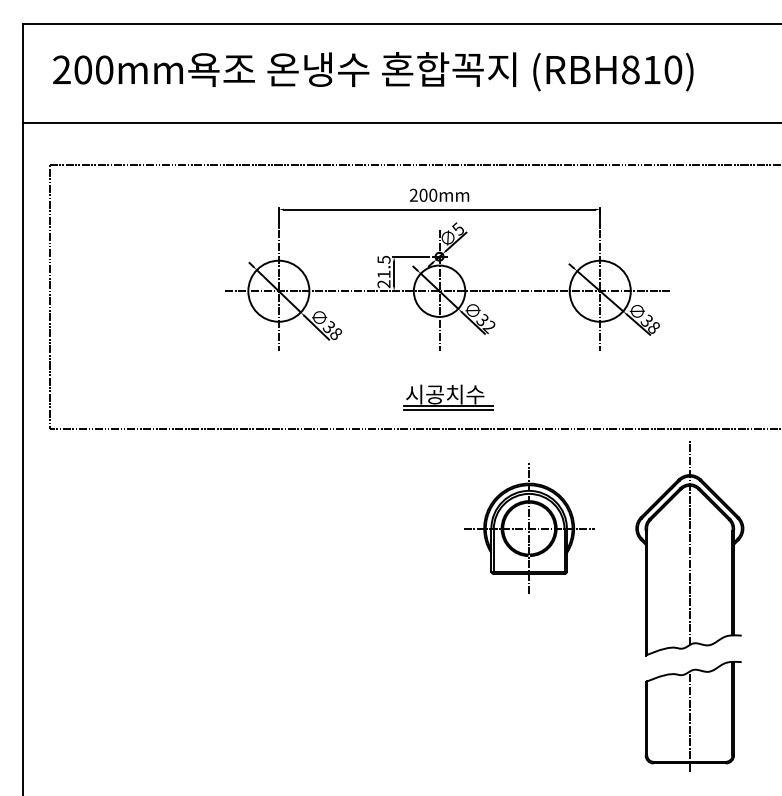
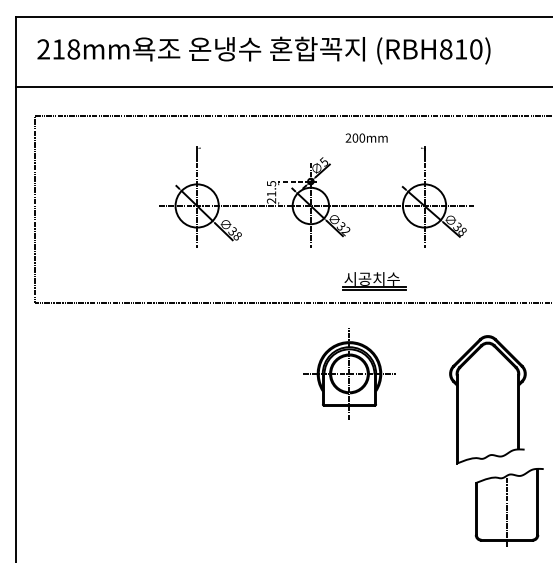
text: (93, 69) -> (66, 49), 200mm -> 218mm
text: (439, 194) -> (366, 137), moved
line: (439, 209) -> (310, 148), removed
line: (410, 256) -> (290, 181), solid -> dashed
line: (394, 273) -> (278, 193), removed
part: (448, 397) -> (374, 281), moved
part: (529, 528) -> (349, 373), moved
line: (689, 542) -> (487, 383), removed
part: (692, 716) -> (508, 507), moved

